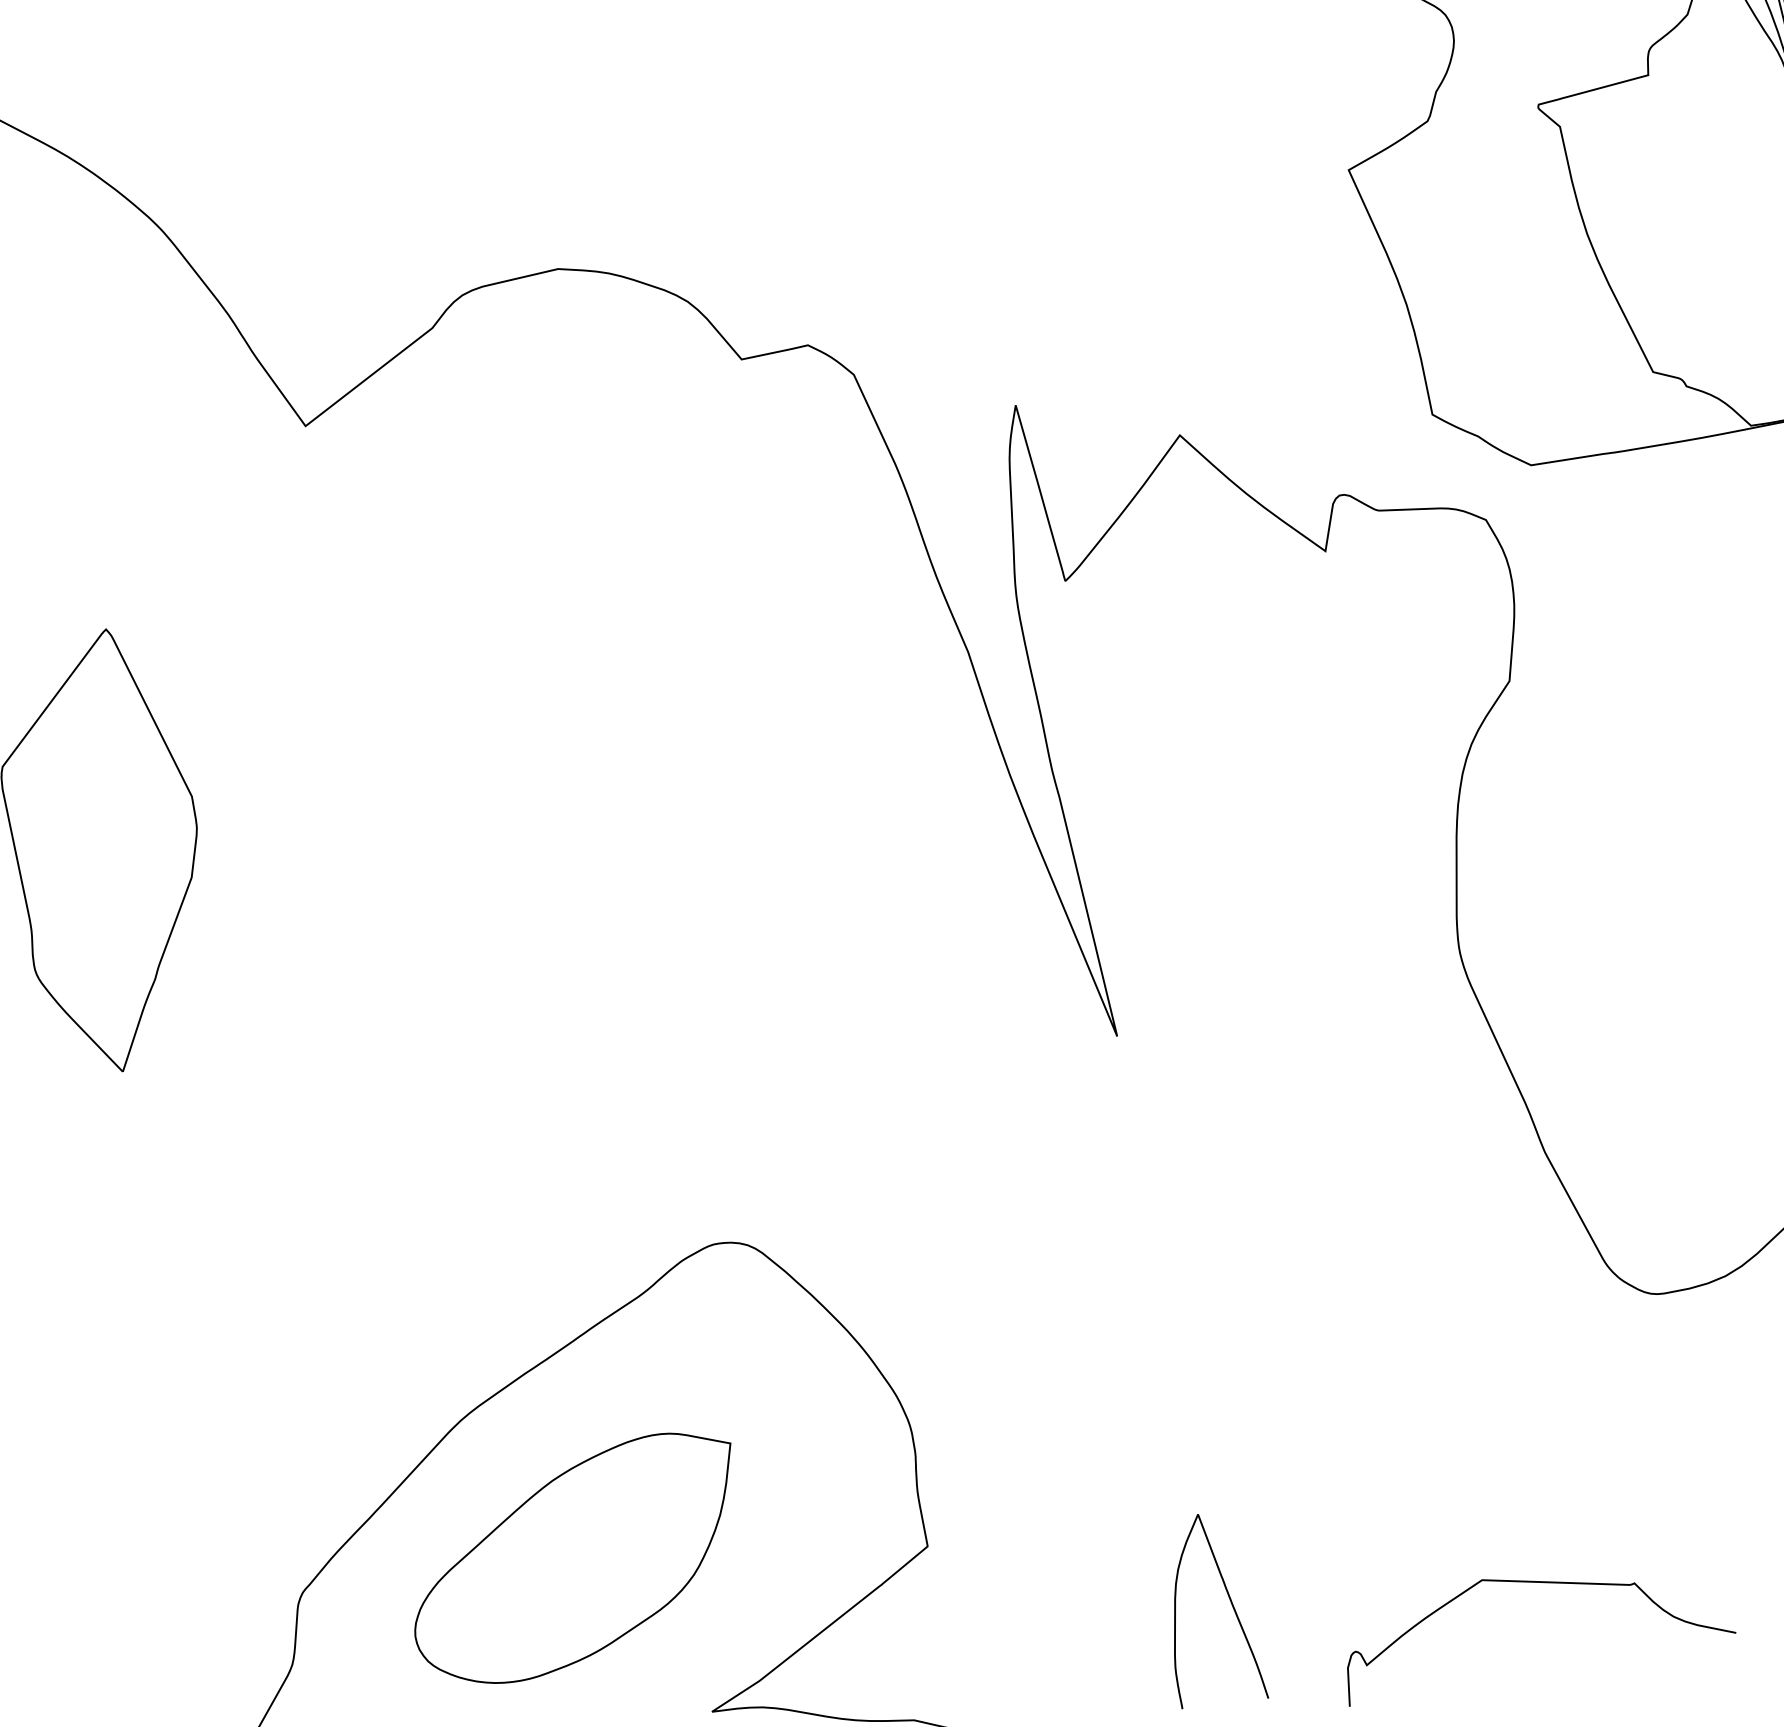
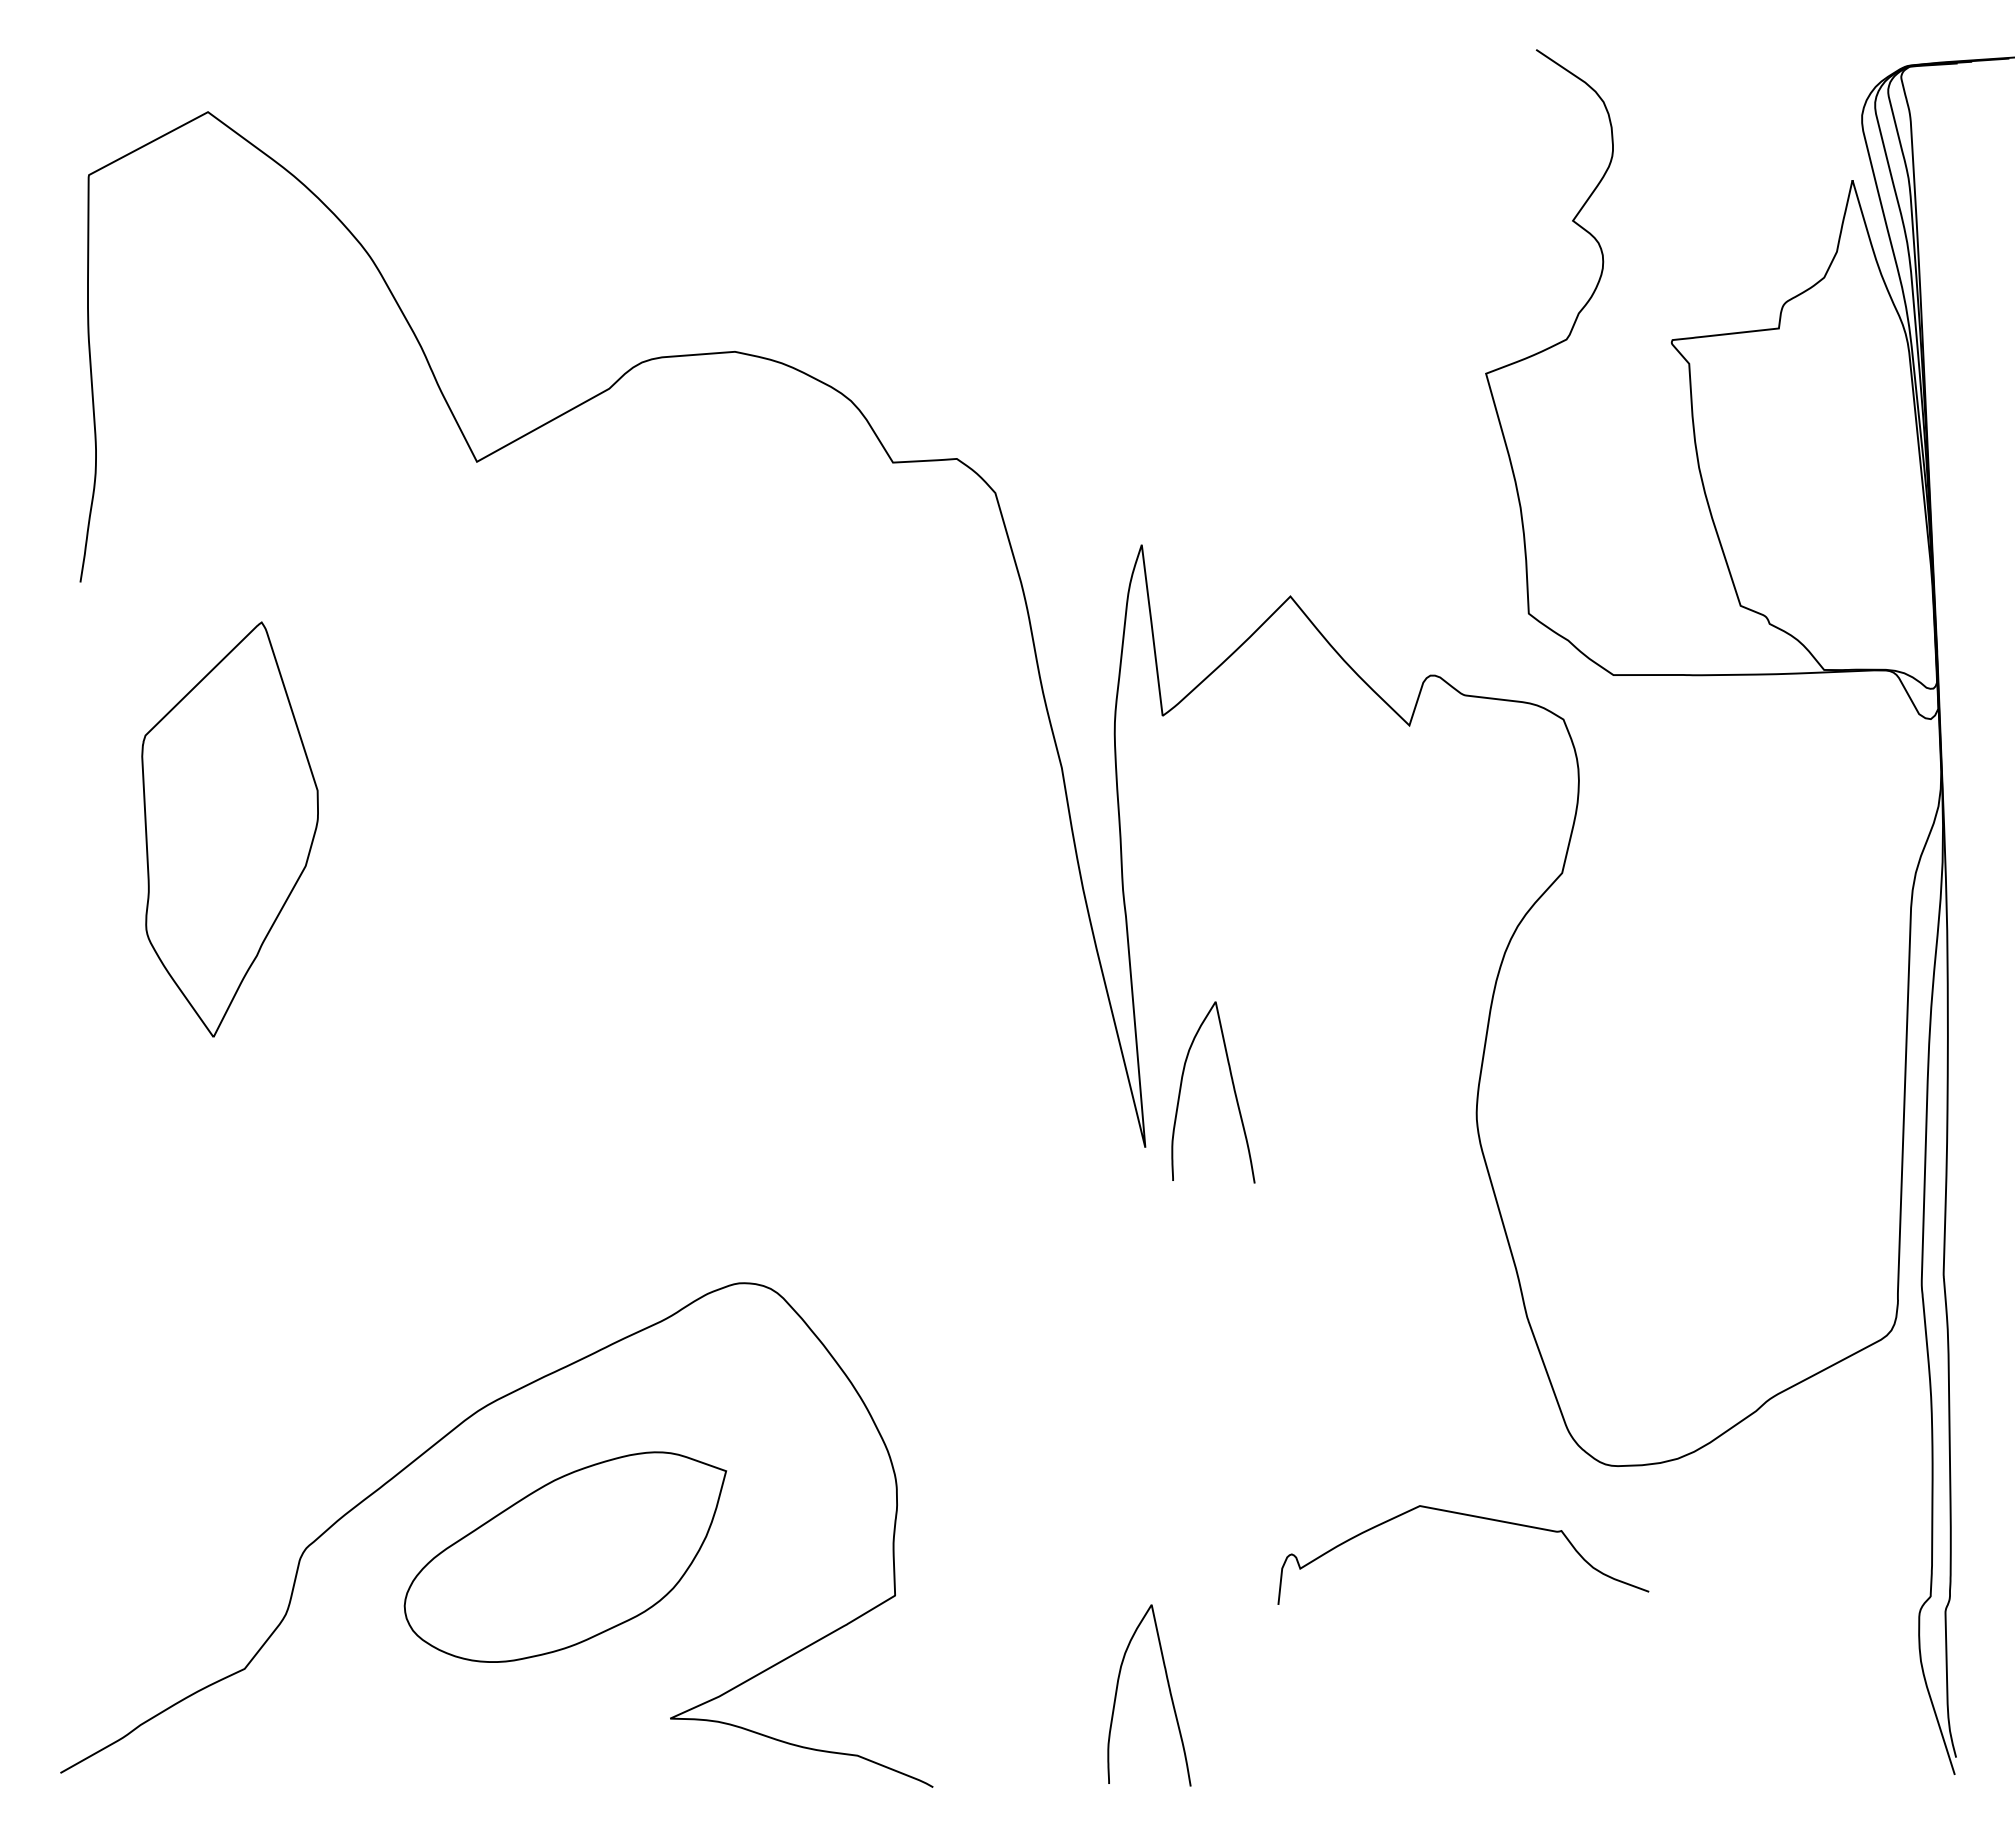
curve: (1198, 958) -> (1232, 1086), added
curve: (1534, 1583) -> (1468, 1516), moved

